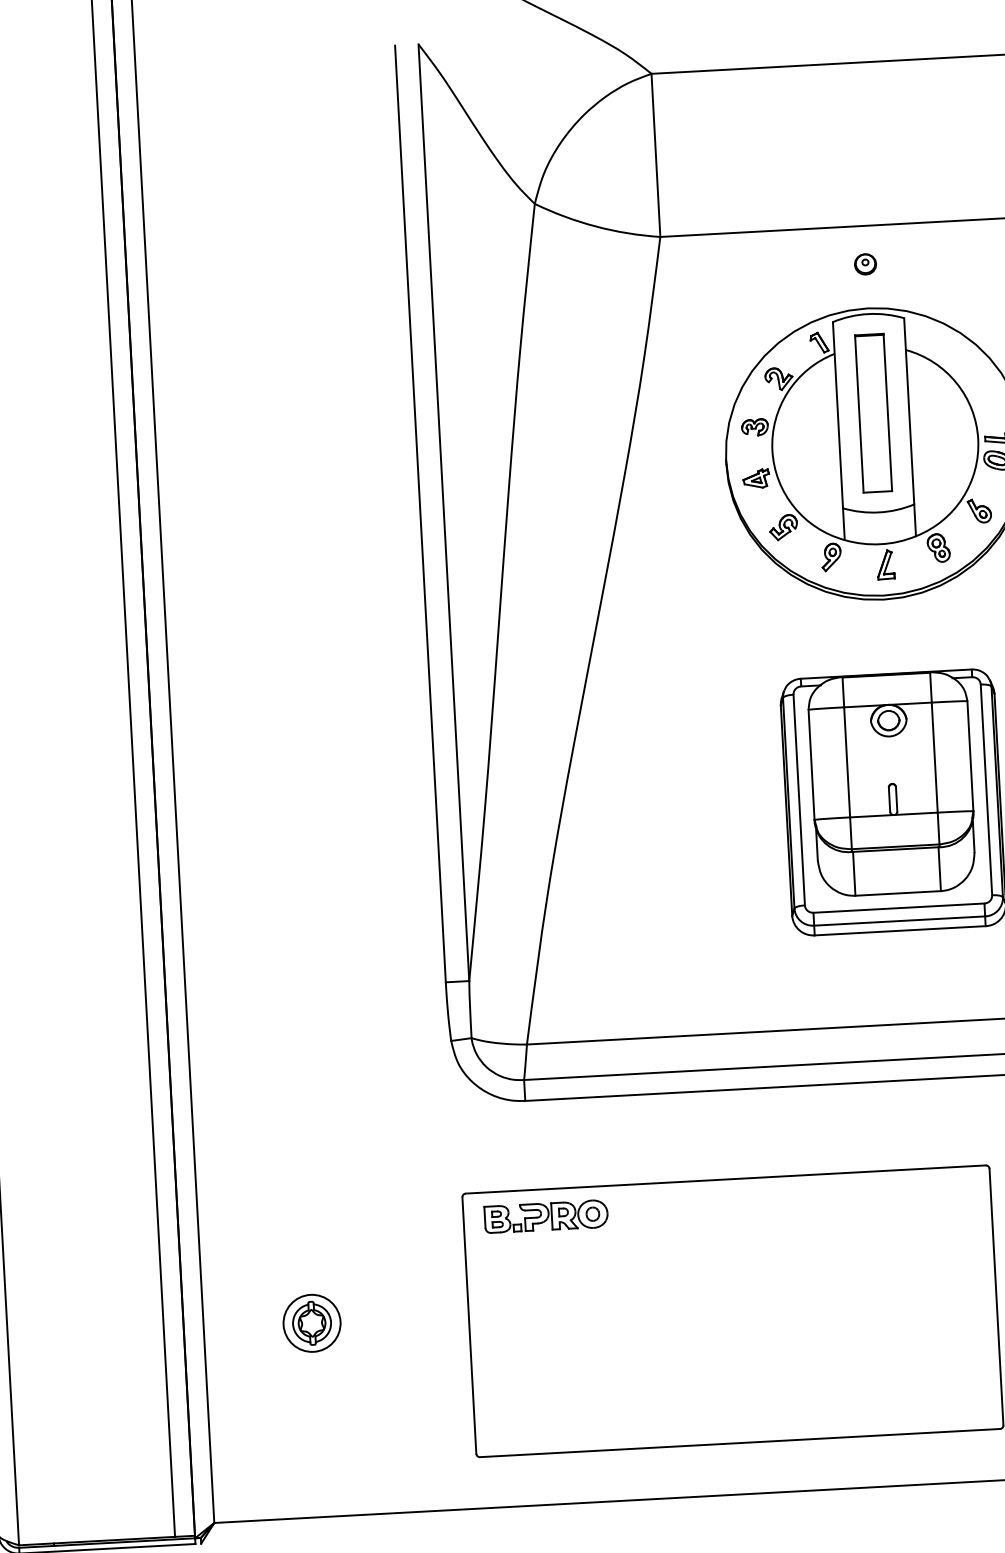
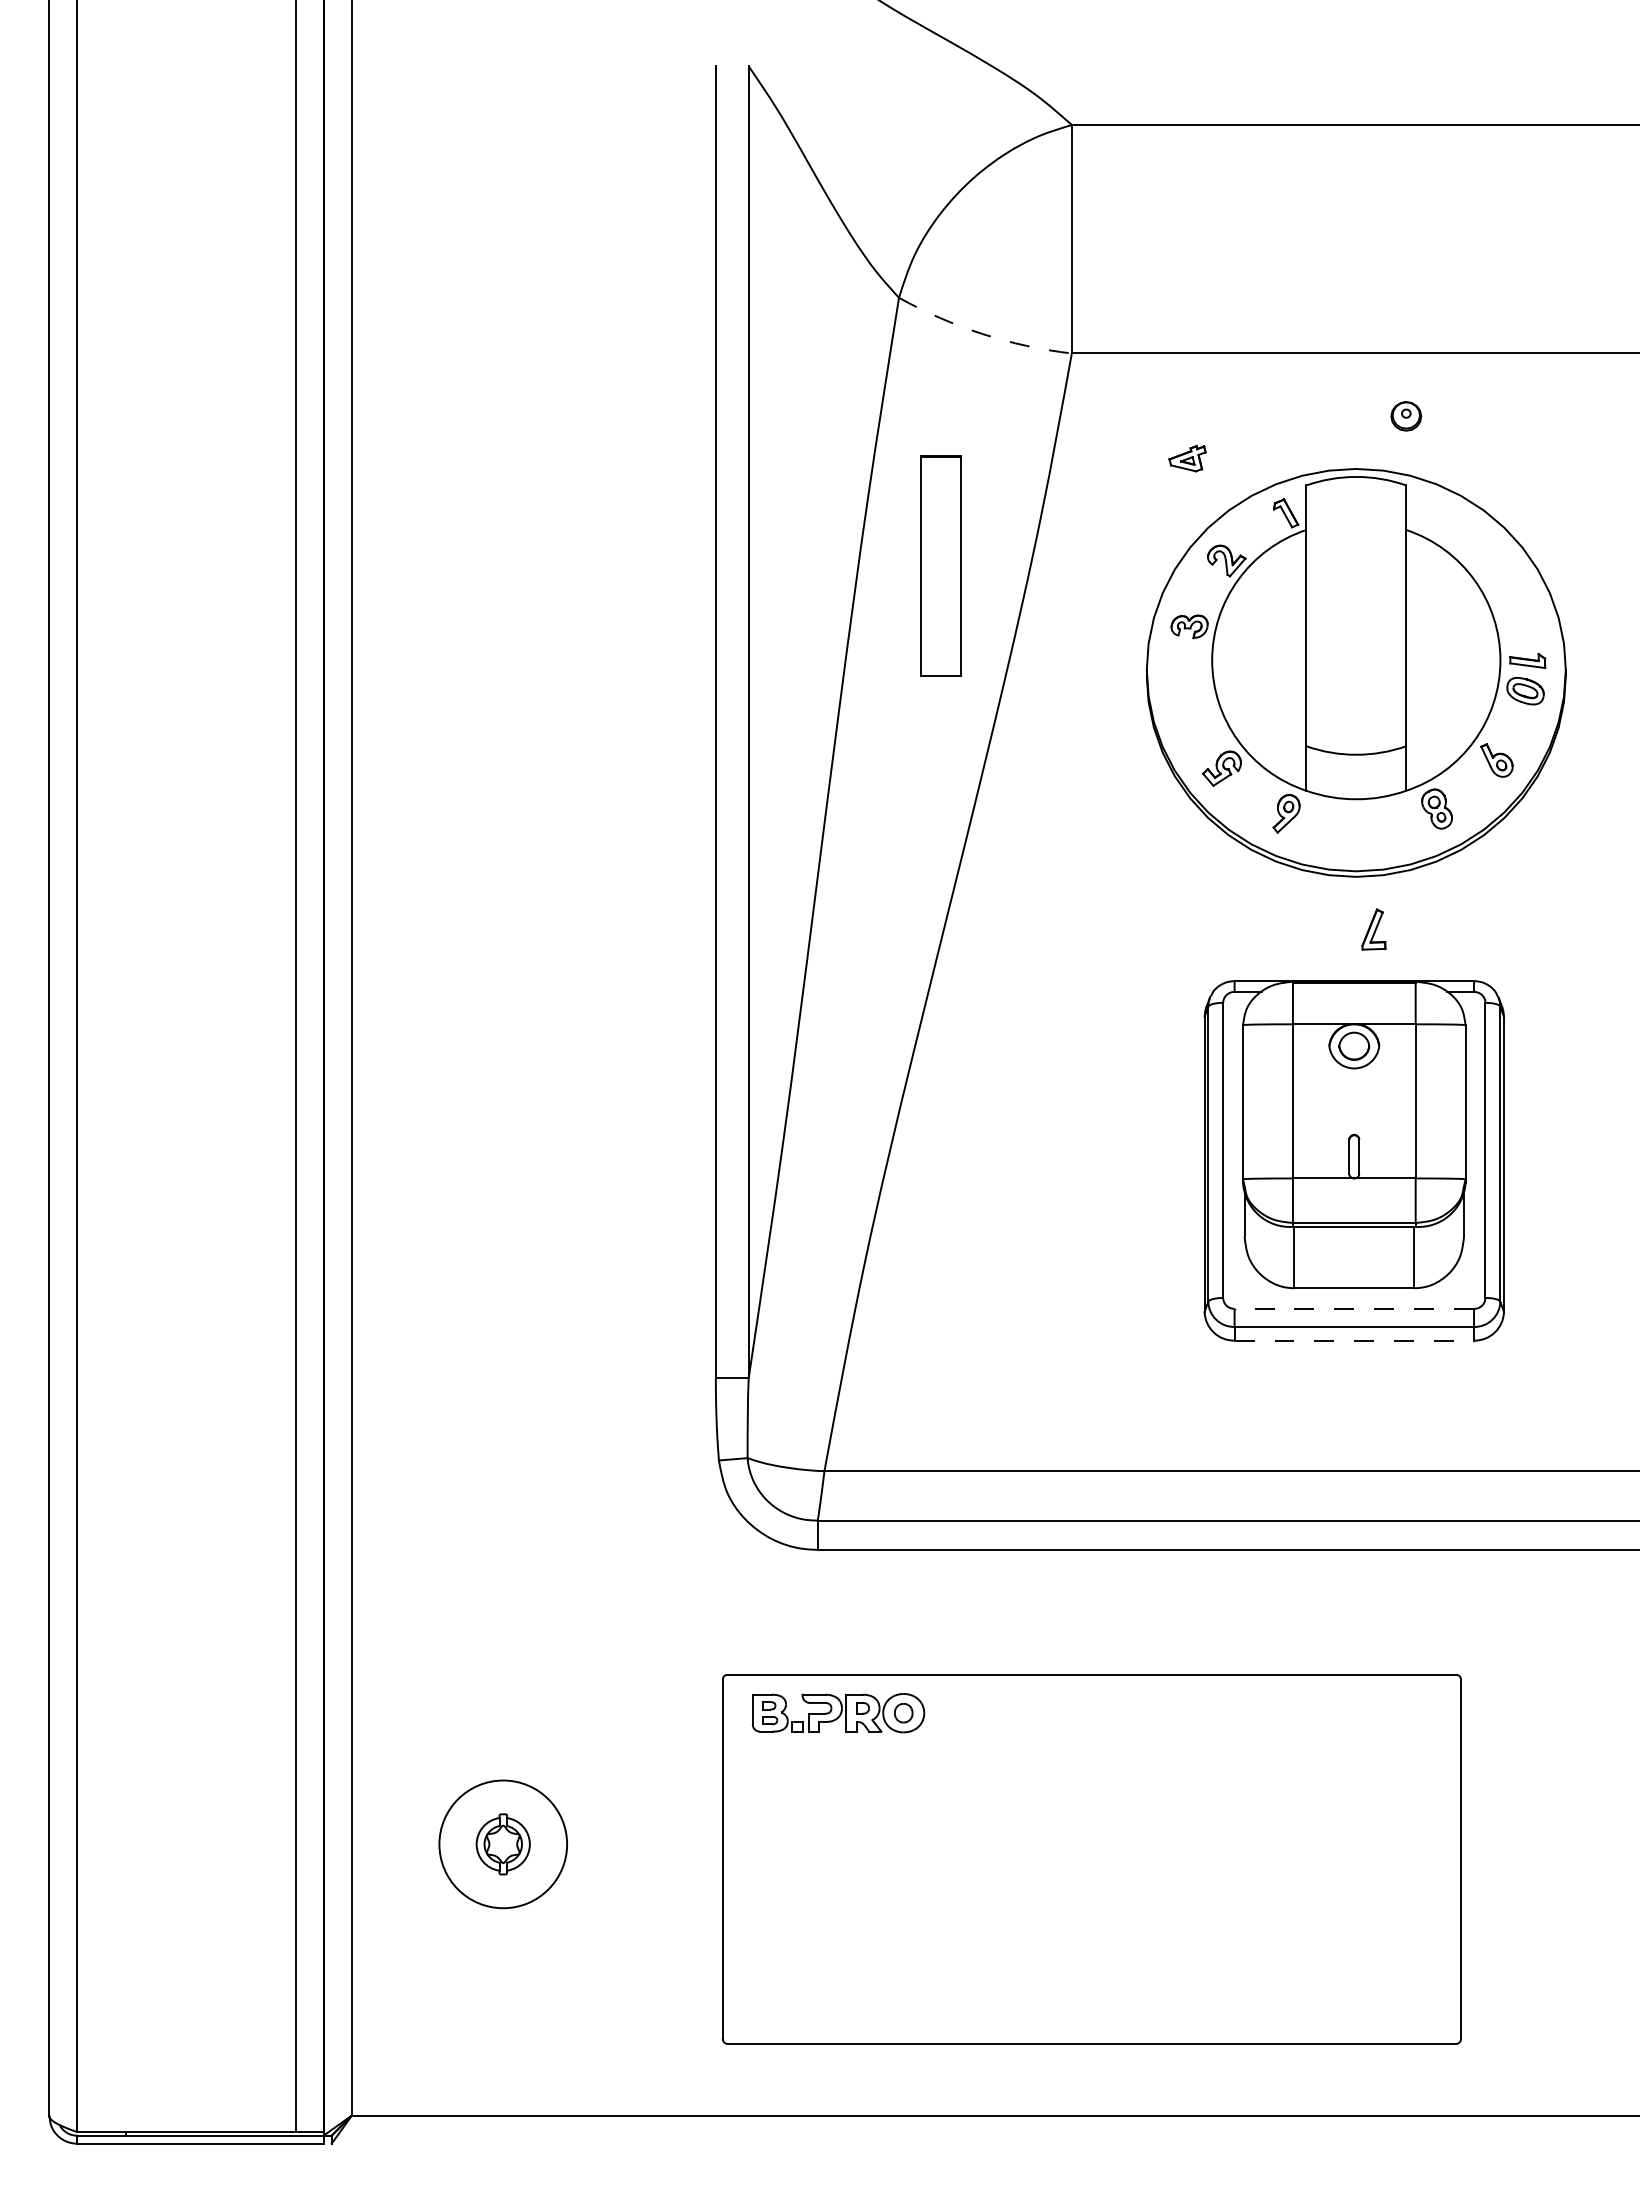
arc: (595, 226) -> (982, 334), solid -> dashed
part: (865, 264) -> (1406, 416), moved
part: (873, 413) -> (940, 565), moved
part: (756, 478) -> (1187, 458), moved
part: (885, 564) -> (1373, 929), moved
line: (899, 907) -> (1354, 1308), solid -> dashed
line: (900, 930) -> (1354, 1340), solid -> dashed
circle: (312, 1323) -> (503, 1844), size x1.6

